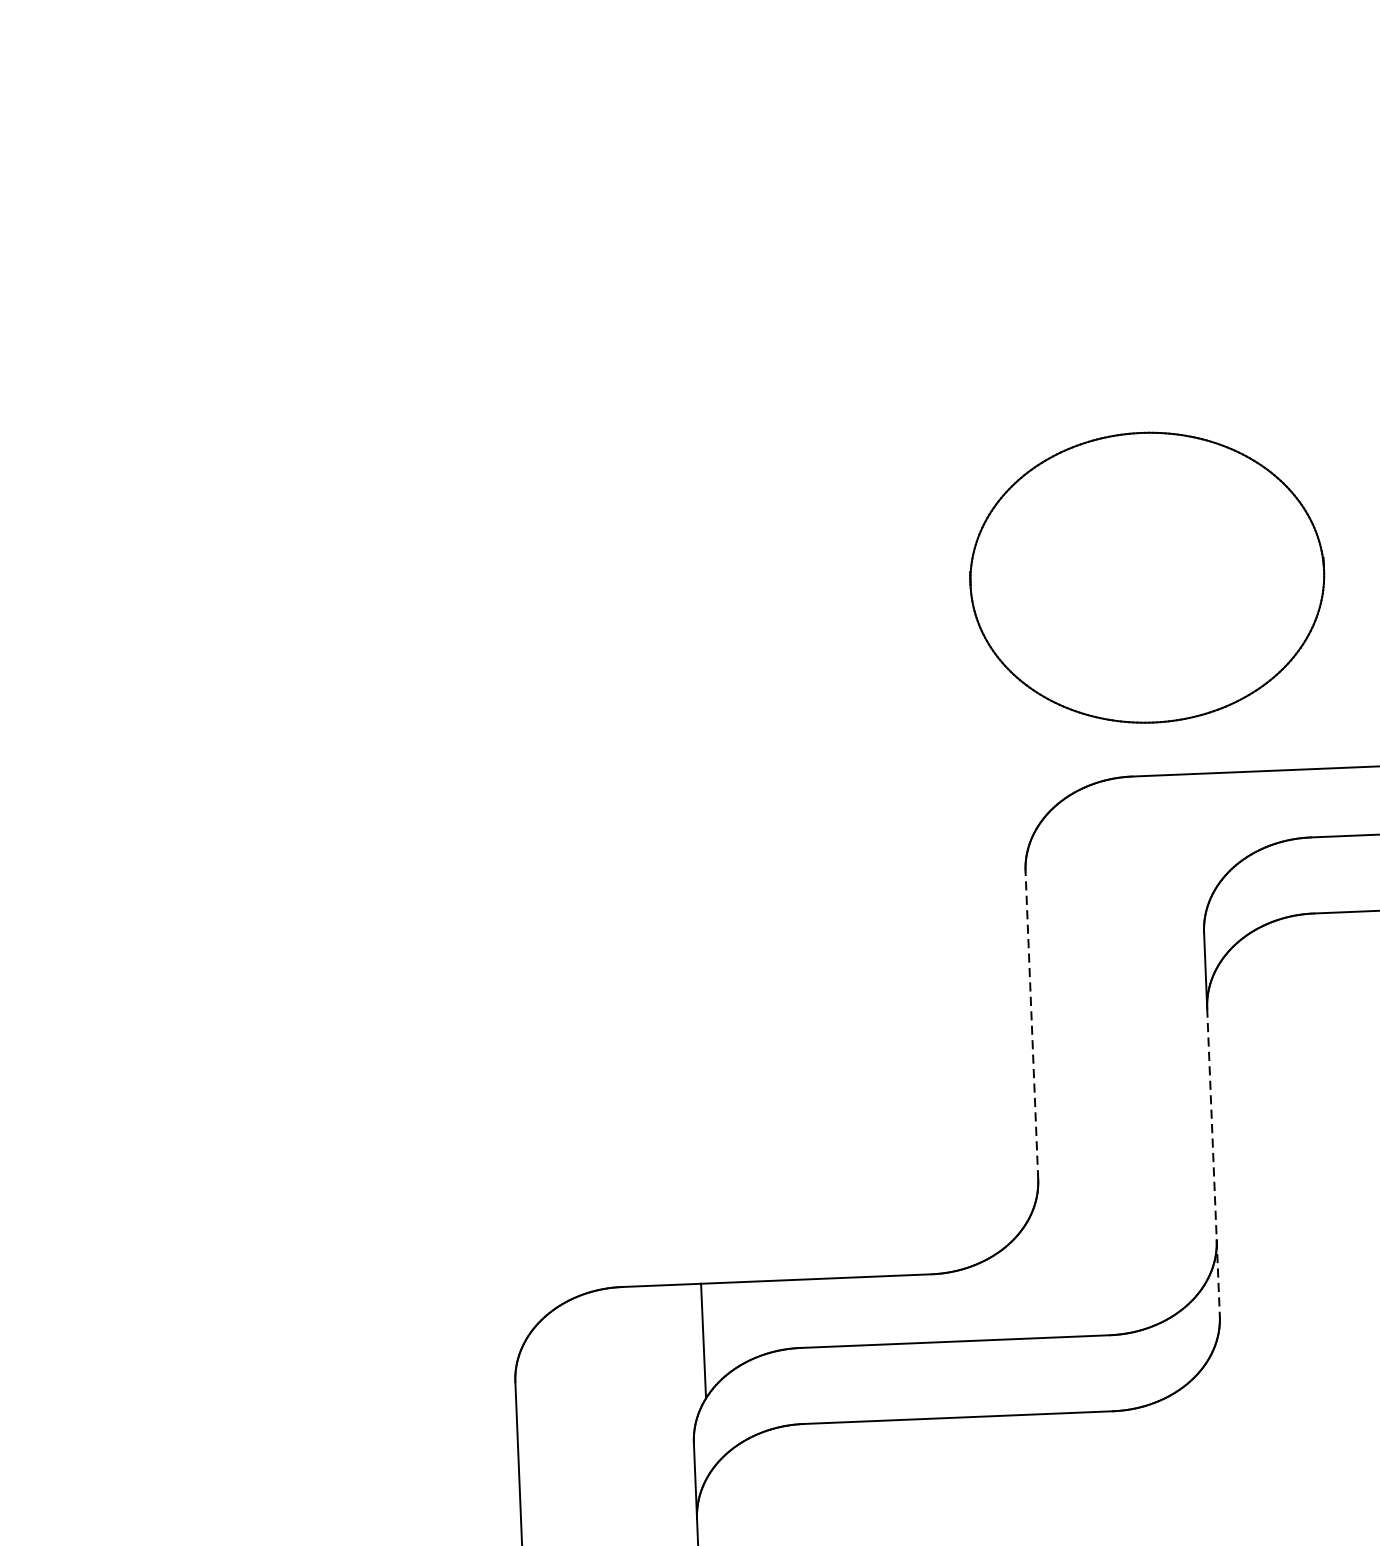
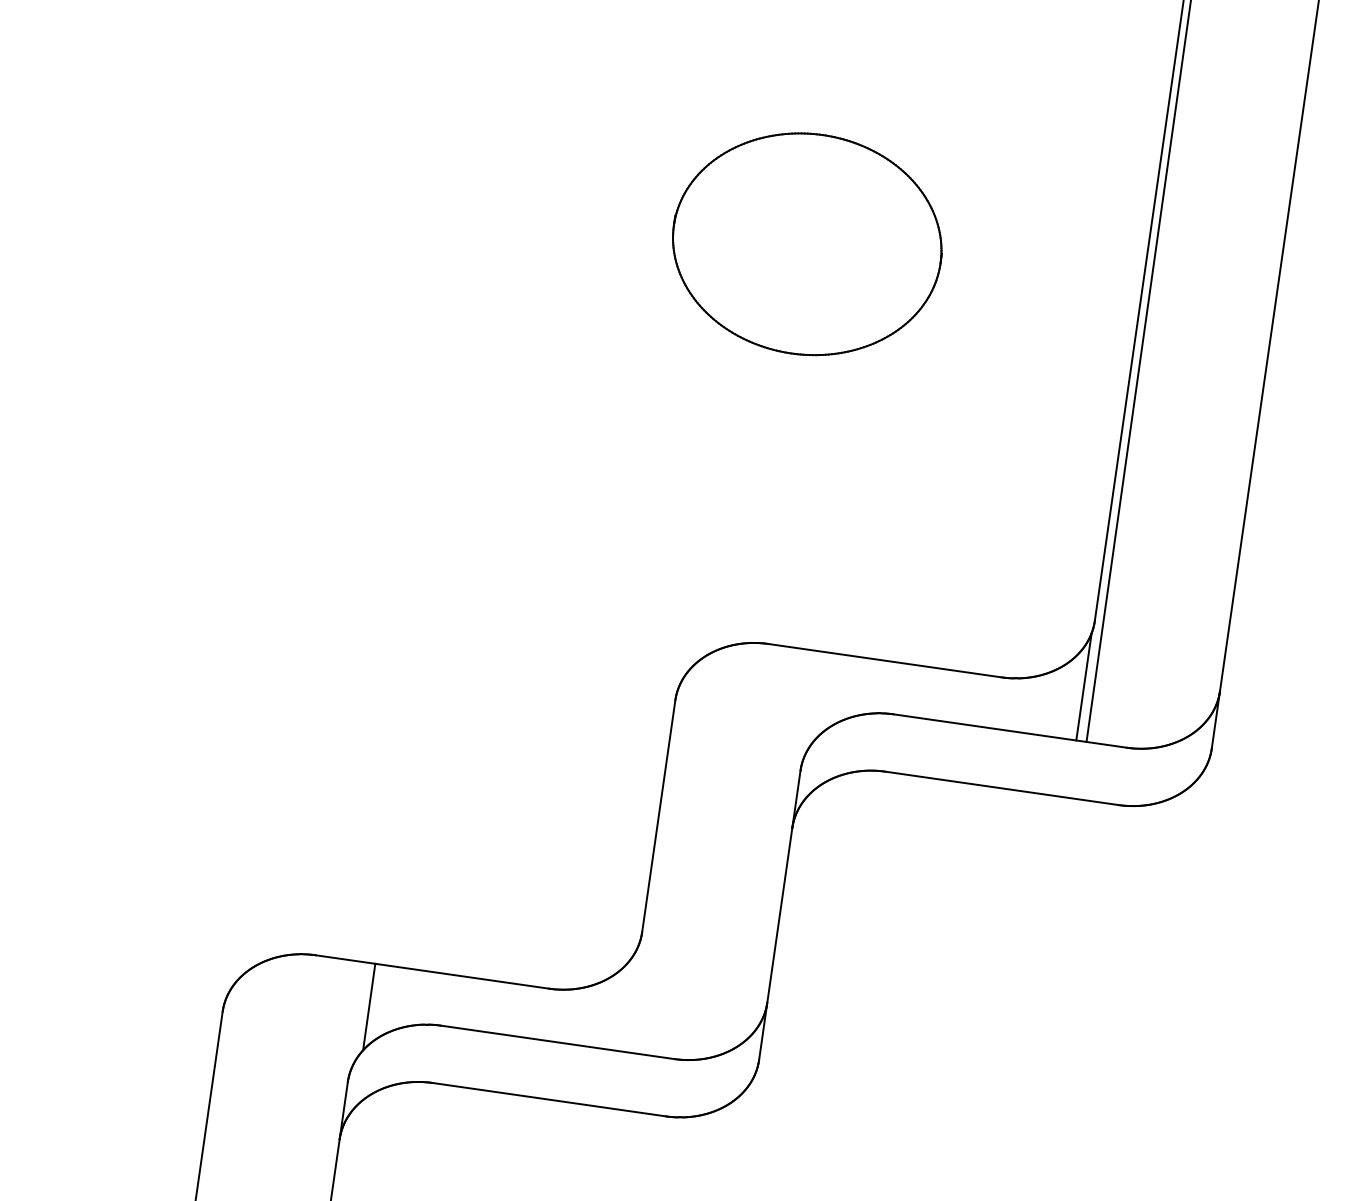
part: (1147, 577) -> (807, 244), moved
line: (1031, 1024) -> (658, 815), dashed -> solid
line: (1213, 1163) -> (775, 944), dashed -> solid

